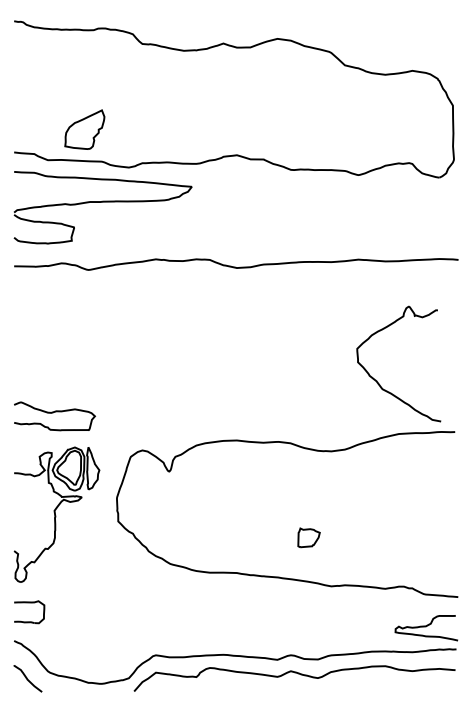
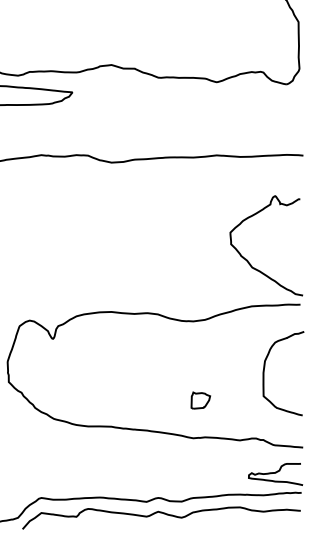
curve: (377, 380) -> (247, 260), moved
curve: (413, 511) -> (264, 373), added
part: (308, 537) -> (200, 400), moved

